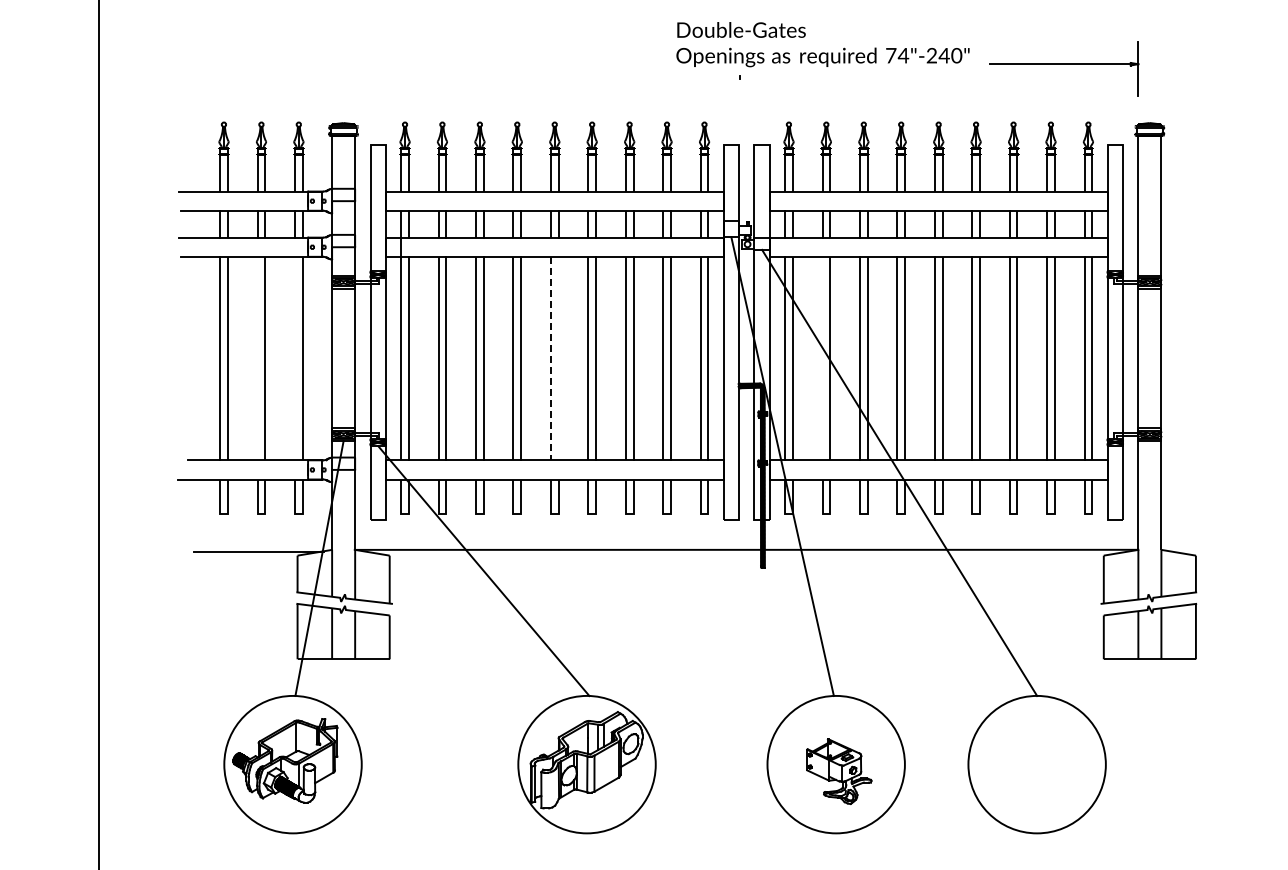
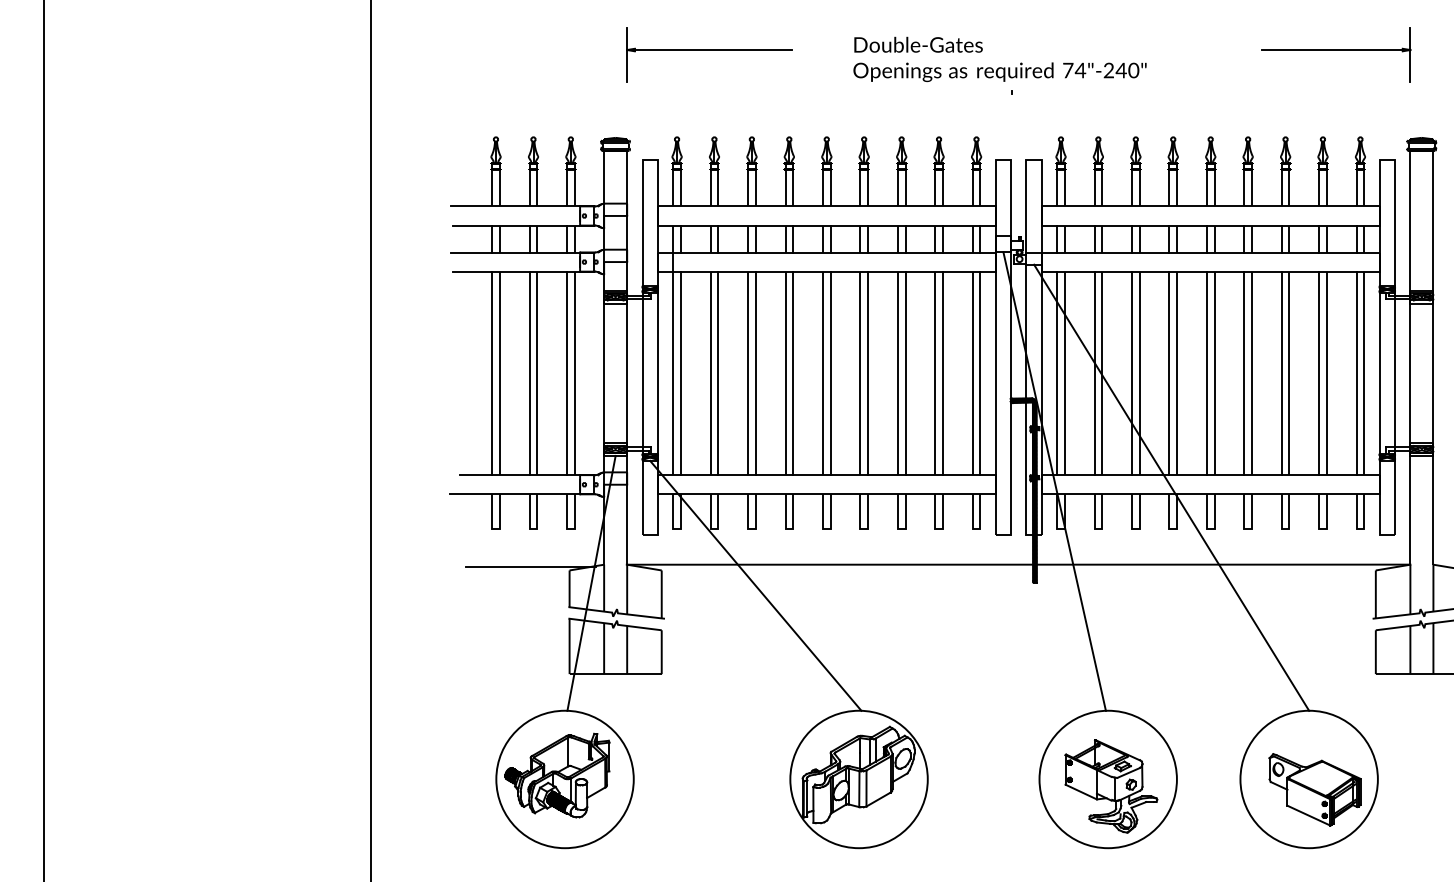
part: (437, 39) -> (709, 54), added
text: (822, 44) -> (999, 59), moved
part: (1064, 68) -> (1336, 54), moved
line: (257, 358) -> (529, 373), added
line: (295, 358) -> (567, 373), added
line: (550, 358) -> (822, 373), dashed -> solid
line: (558, 358) -> (830, 373), added
line: (822, 358) -> (1094, 373), added
part: (839, 771) -> (1111, 786), size x1.43
part: (1042, 774) -> (1314, 789), added

